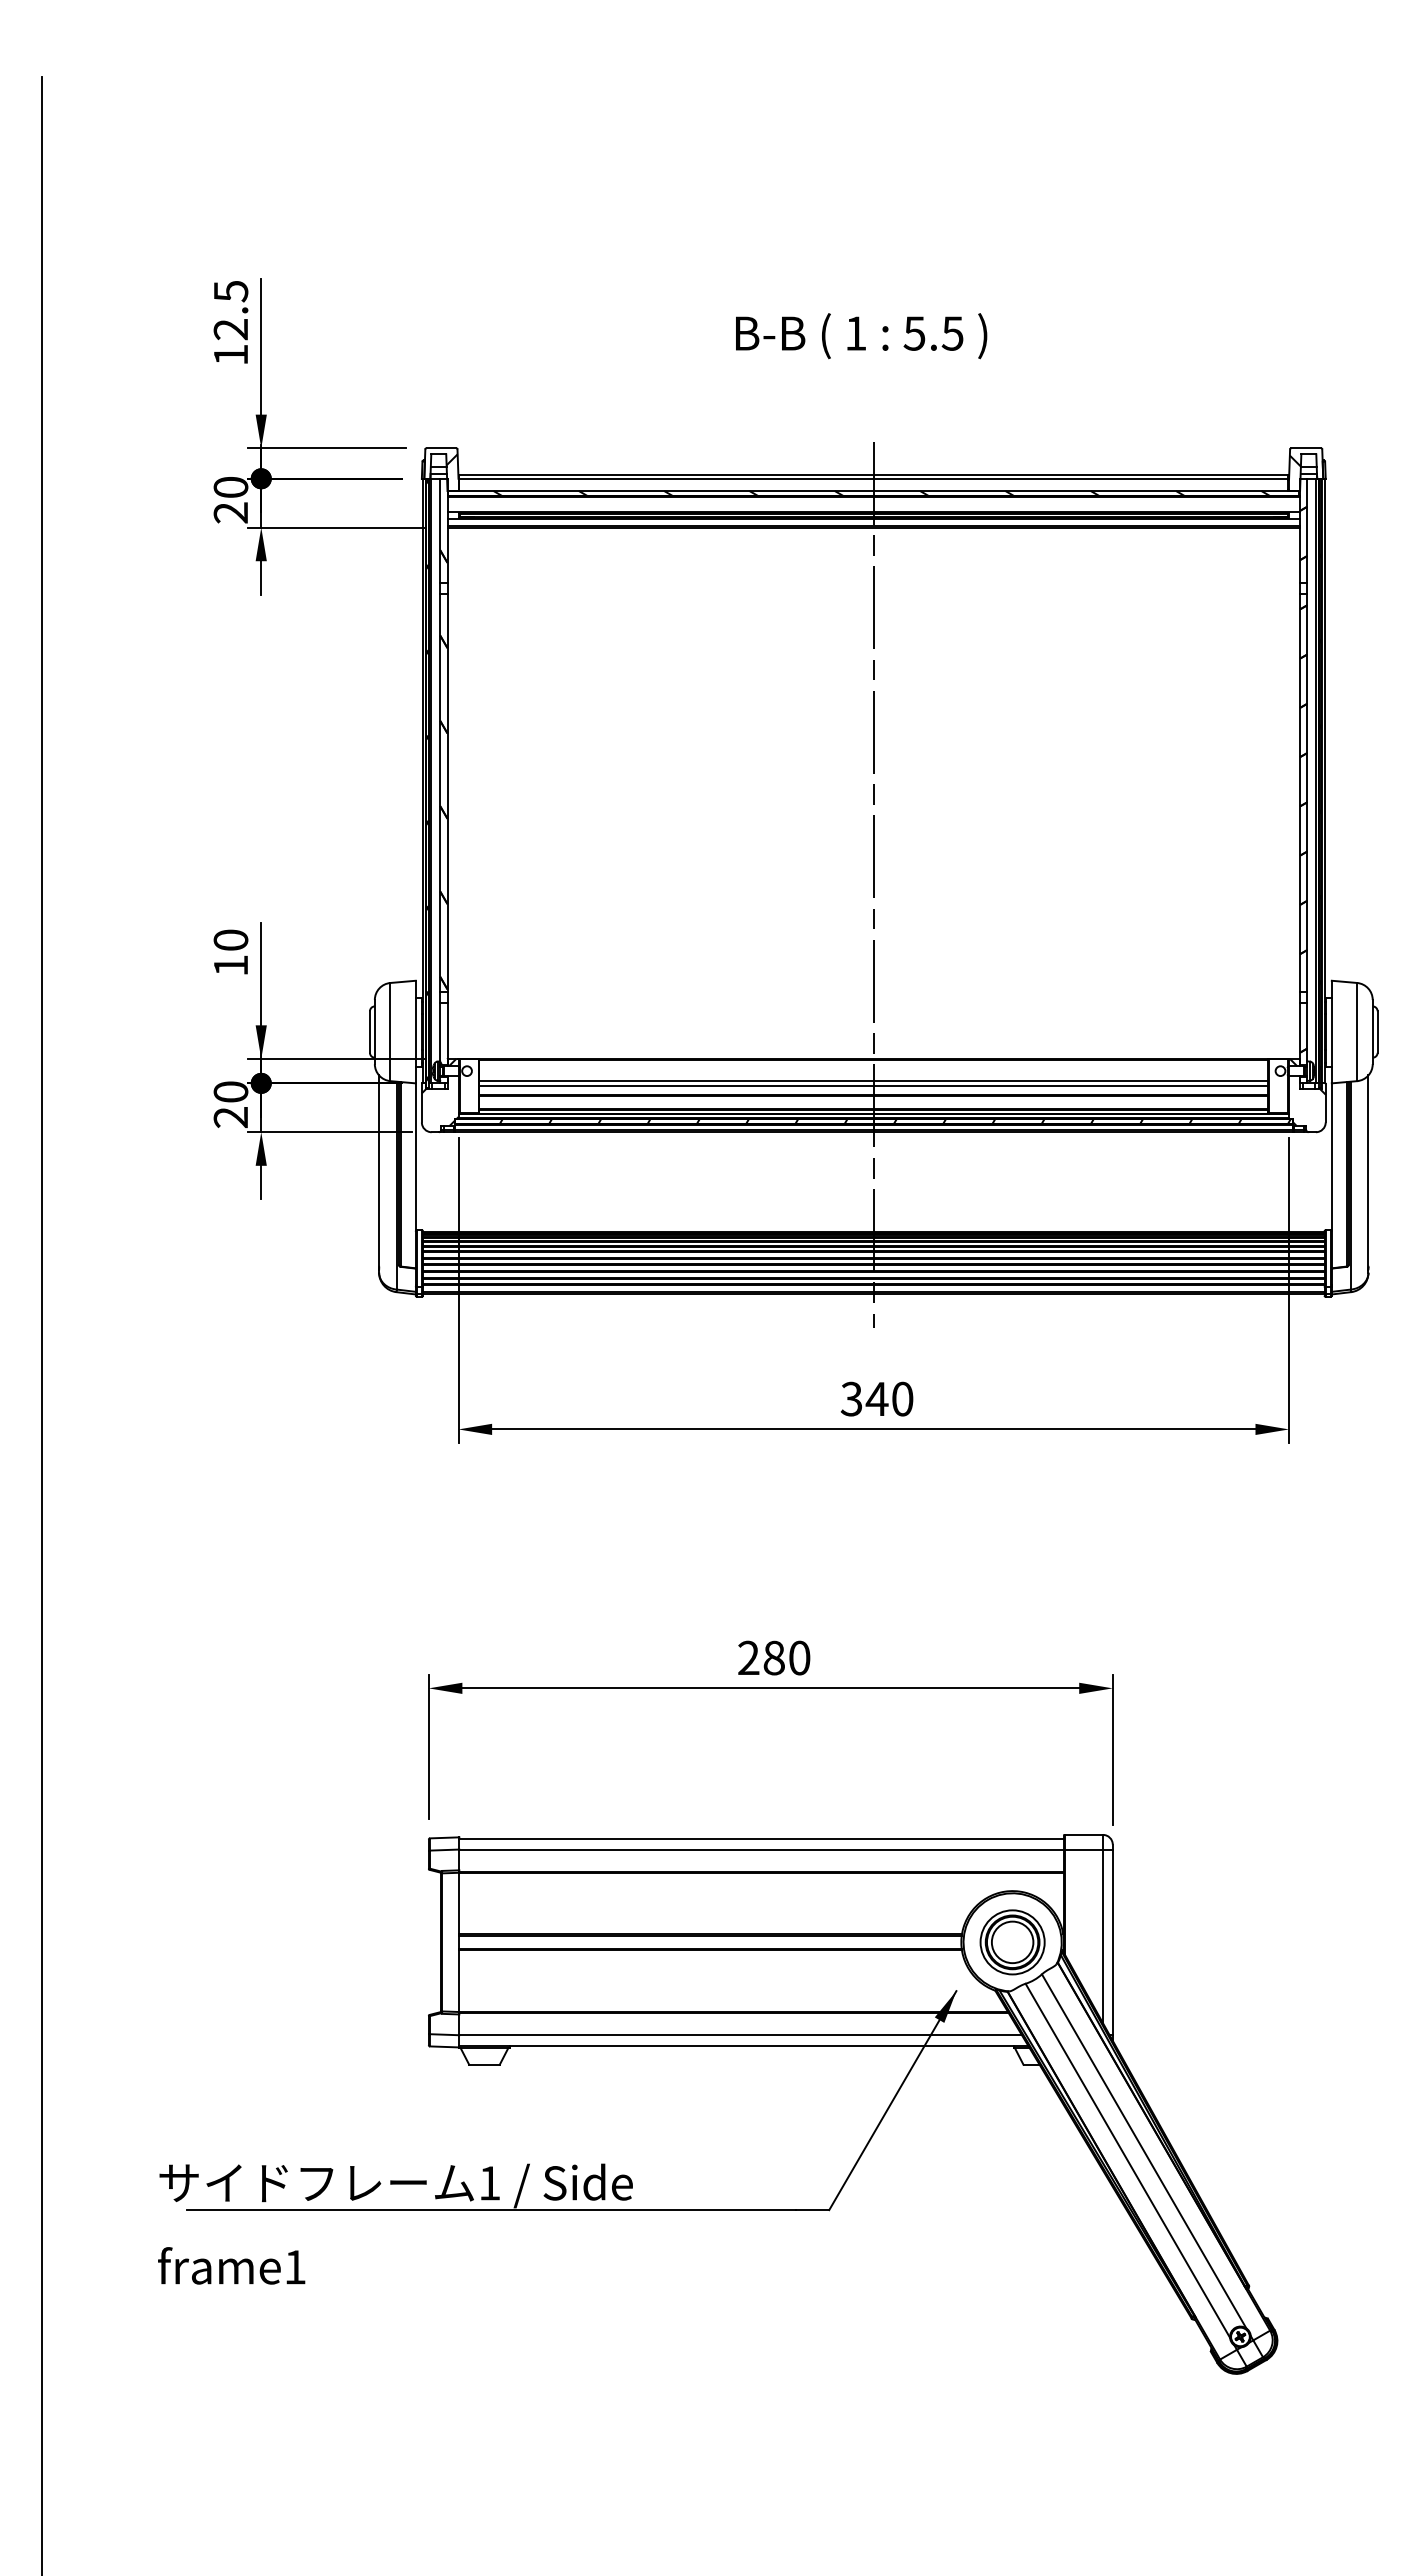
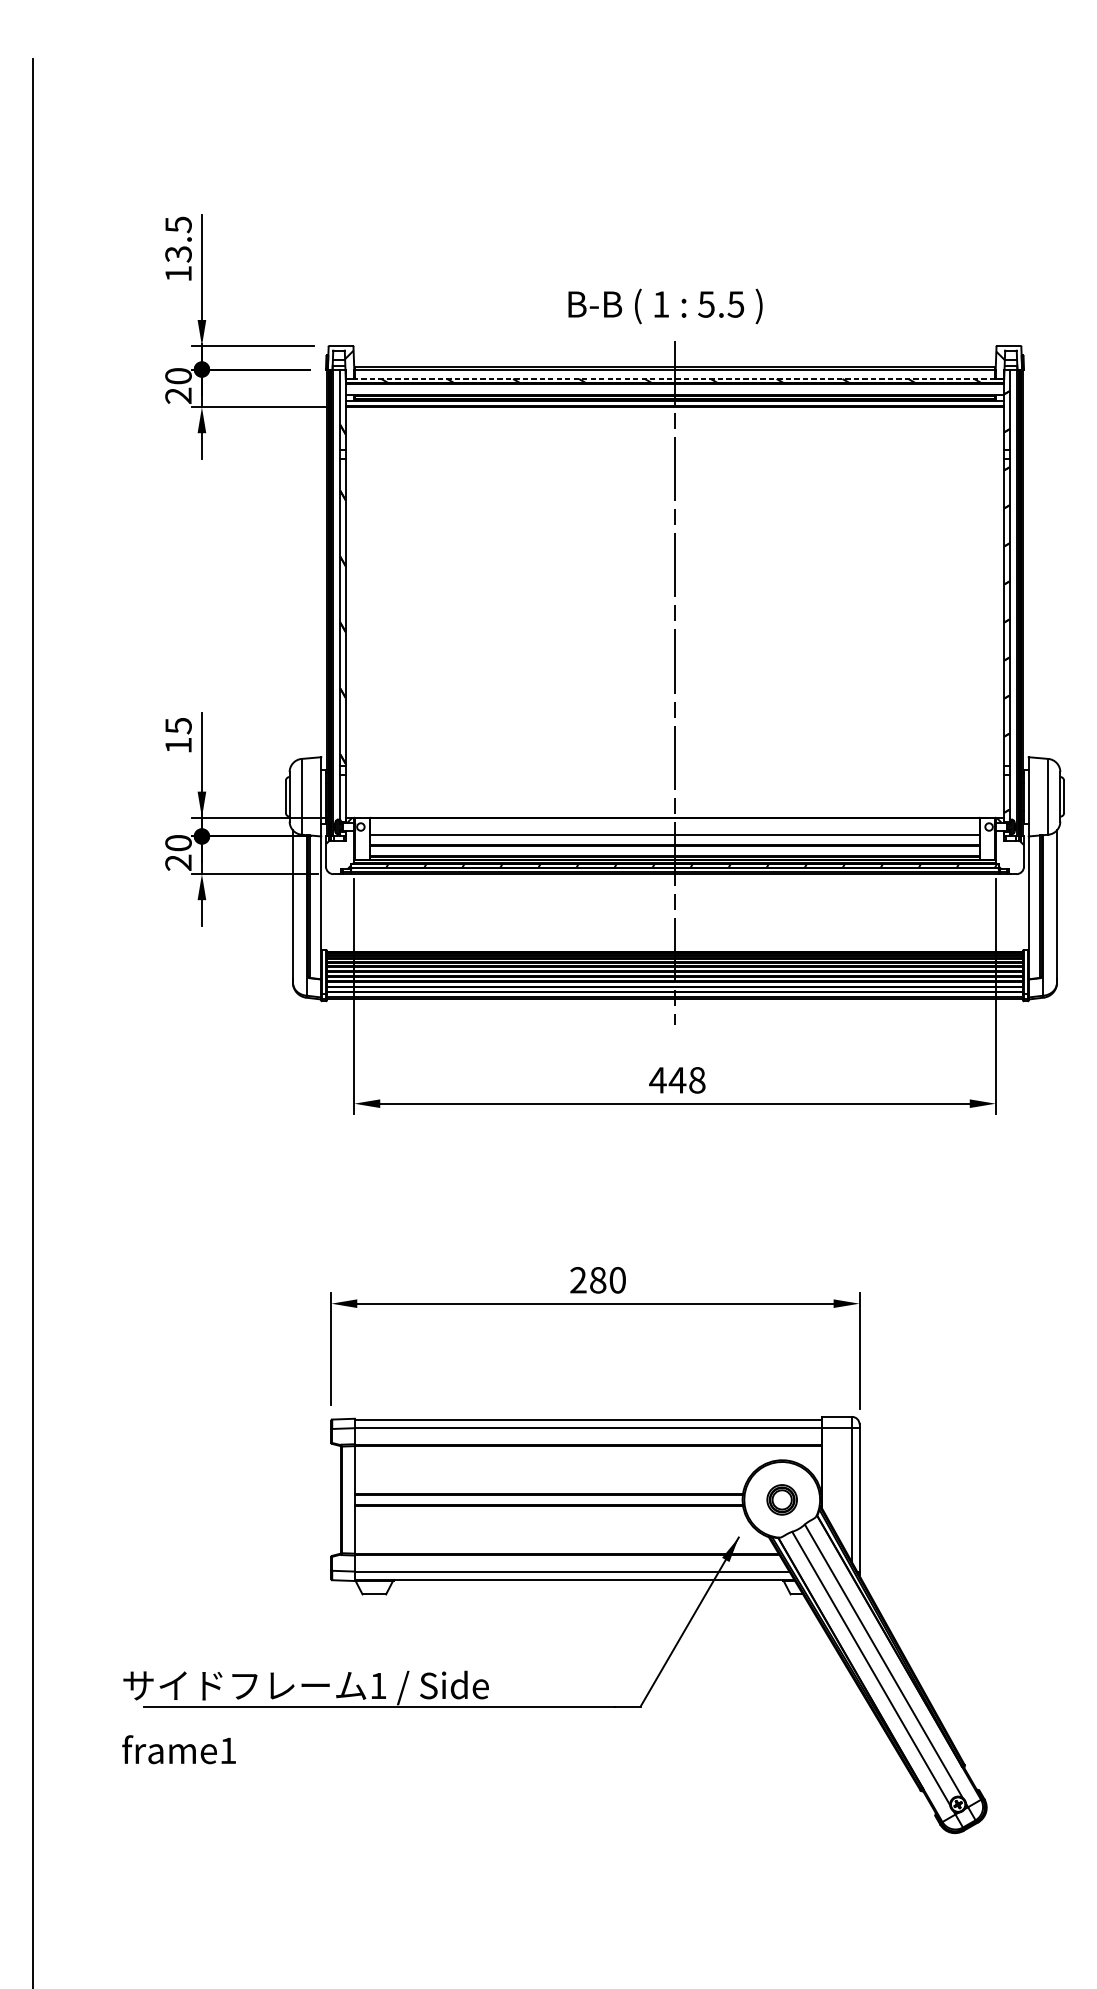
text: (231, 329) -> (178, 254), 12.5 -> 13.5
text: (861, 336) -> (665, 306), moved
line: (873, 490) -> (674, 378), solid -> dashed
text: (230, 940) -> (178, 726), 10 -> 15
line: (873, 1085) -> (674, 838), removed
text: (876, 1398) -> (677, 1079), 340 -> 448
part: (1012, 1942) -> (782, 1499), size x0.6

